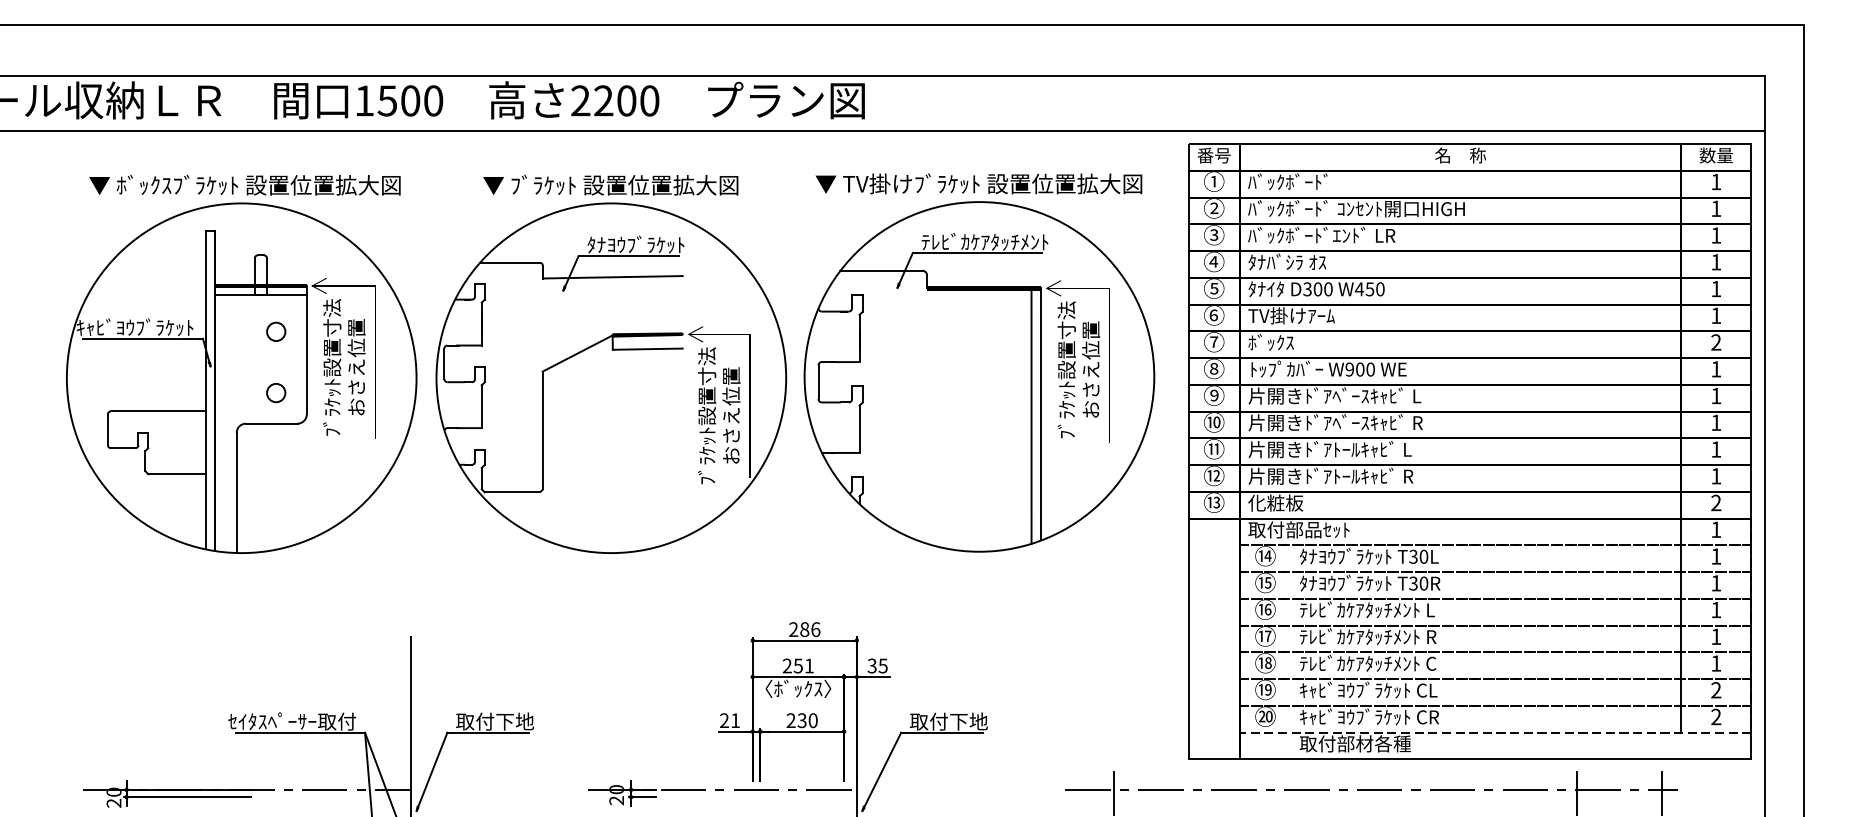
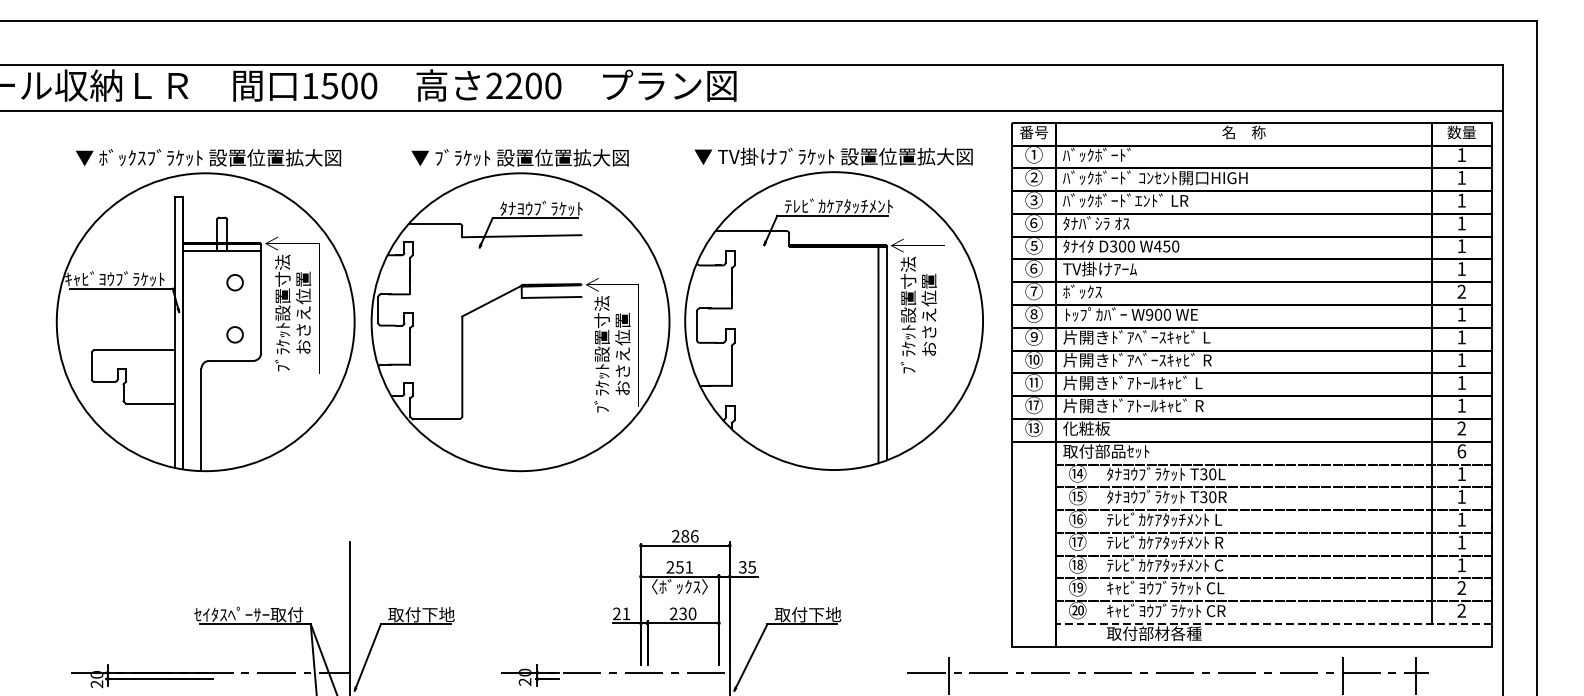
text: (1213, 261) -> (1033, 222), ④ -> ⑥
text: (1216, 475) -> (1036, 405), ⑫ -> ⑰
text: (1716, 529) -> (1461, 451), 1 -> 6

